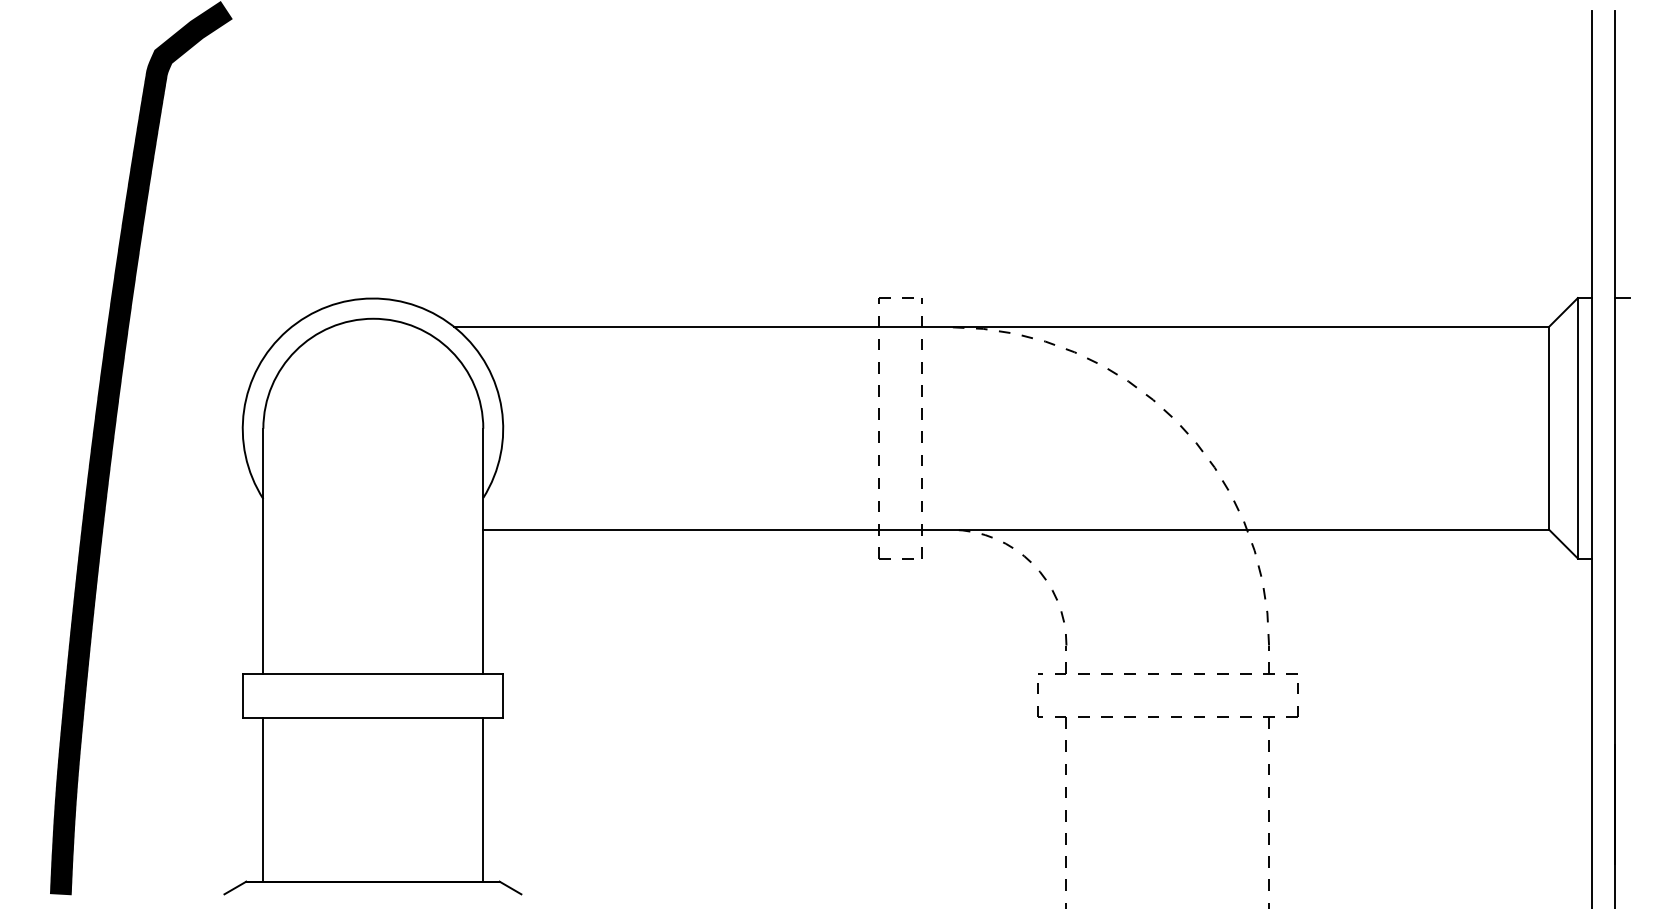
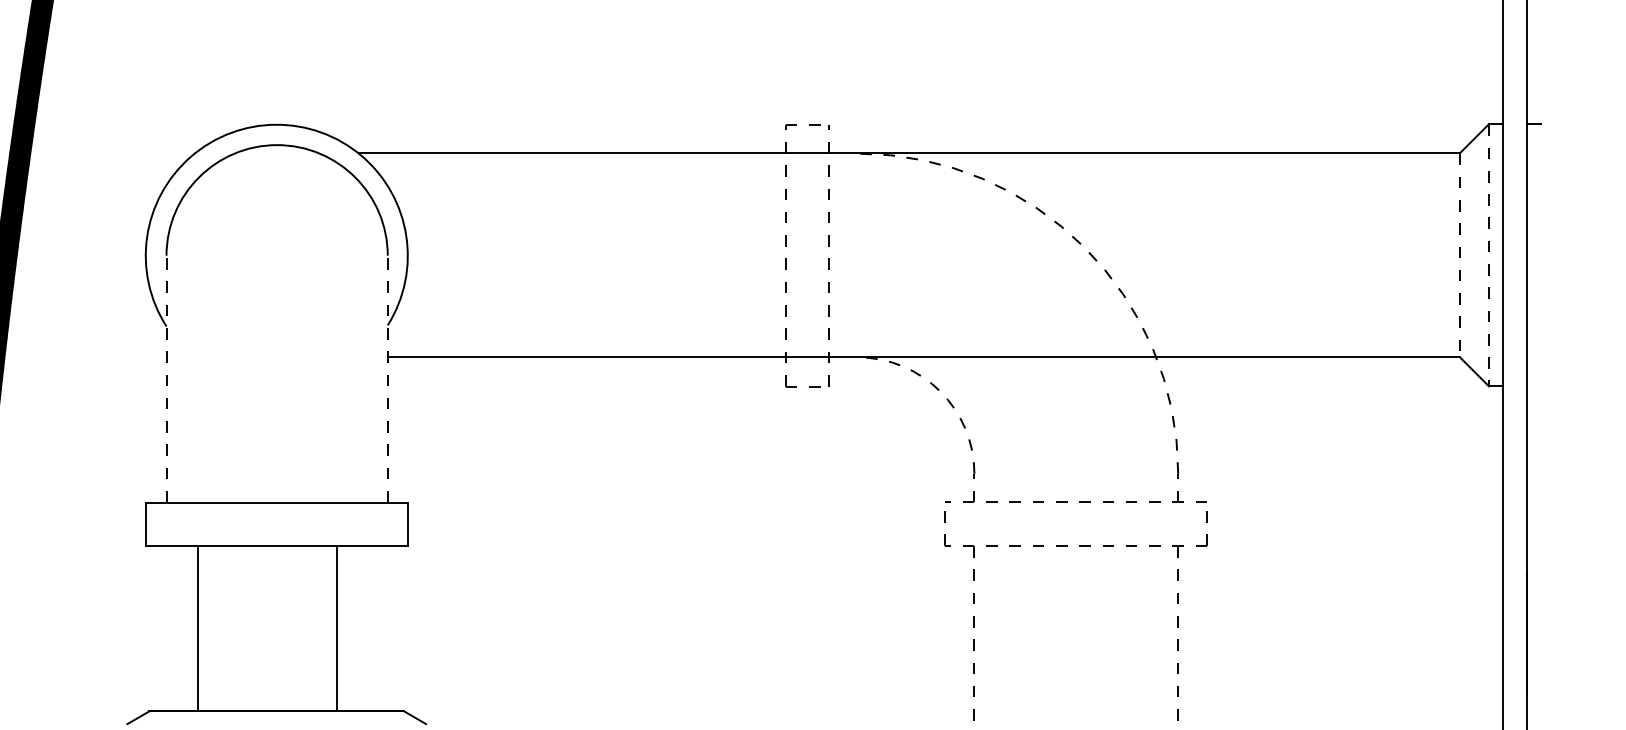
line: (1548, 428) -> (1459, 255), solid -> dashed
line: (1577, 428) -> (1488, 255), solid -> dashed
line: (263, 551) -> (166, 379), solid -> dashed
line: (483, 551) -> (387, 379), solid -> dashed
line: (263, 799) -> (197, 628), moved
line: (483, 799) -> (337, 628), moved

